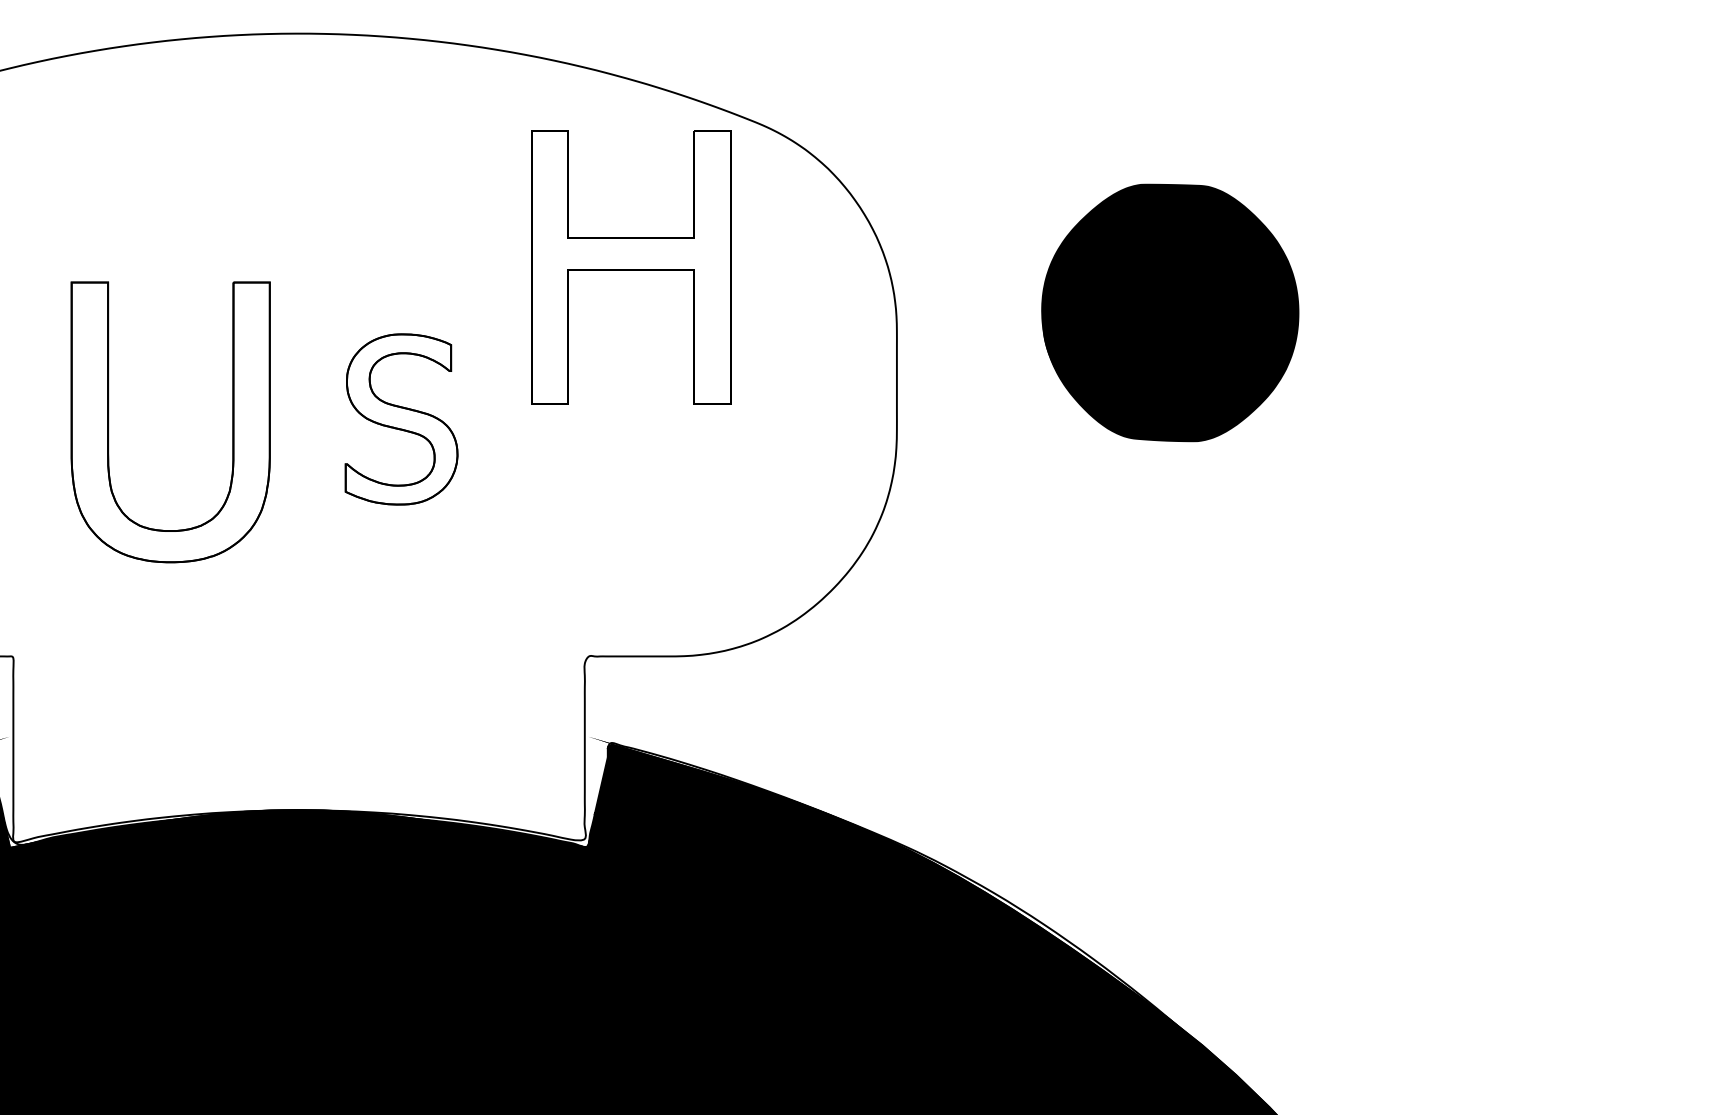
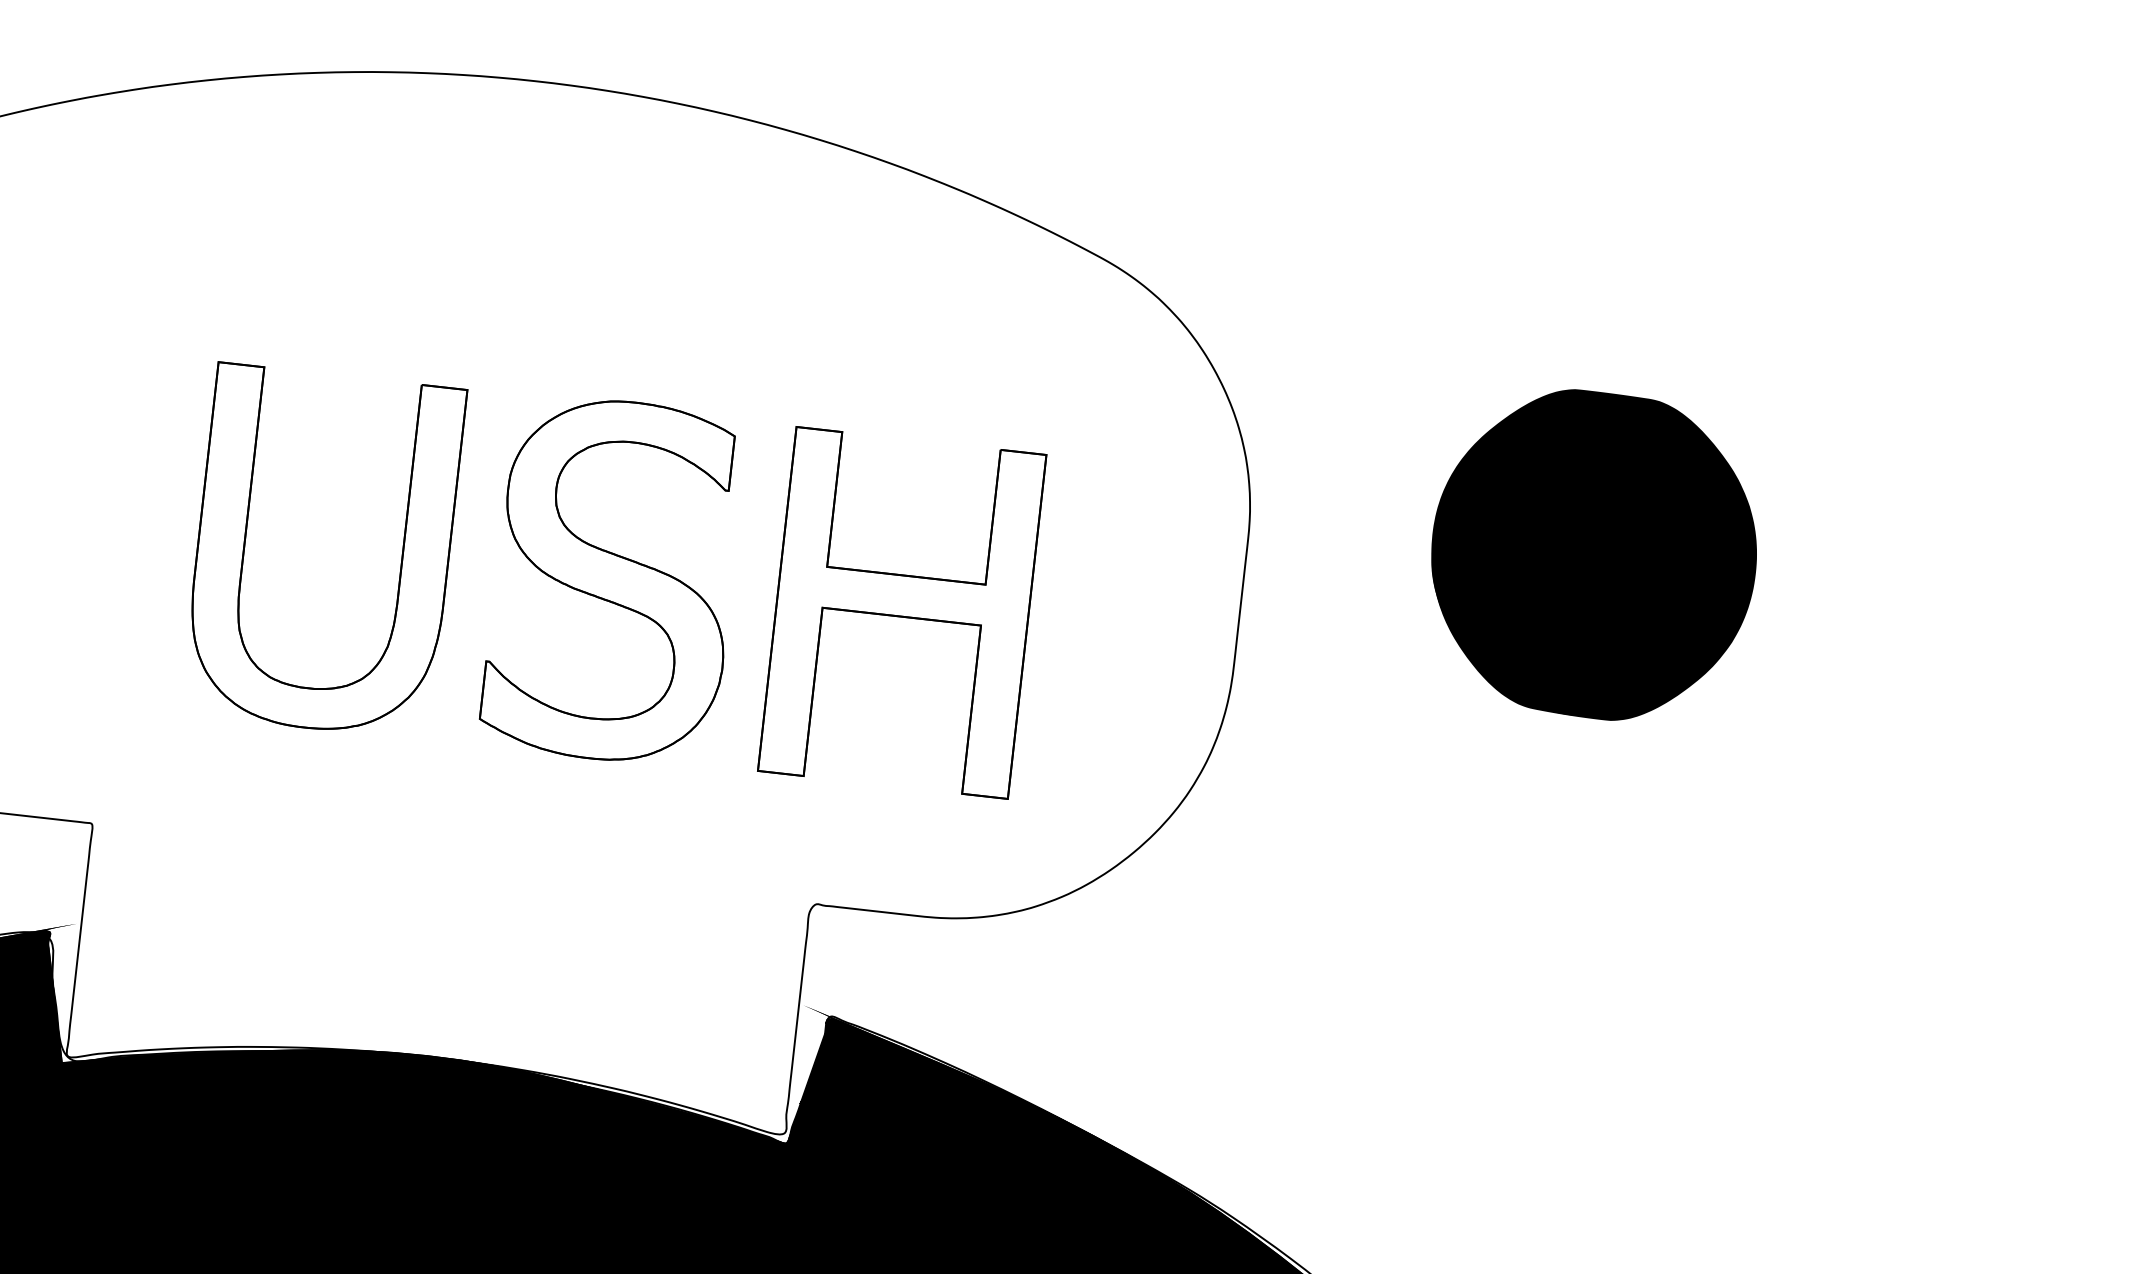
part: (631, 267) -> (902, 613), moved
part: (401, 419) -> (613, 580), size x1.67

